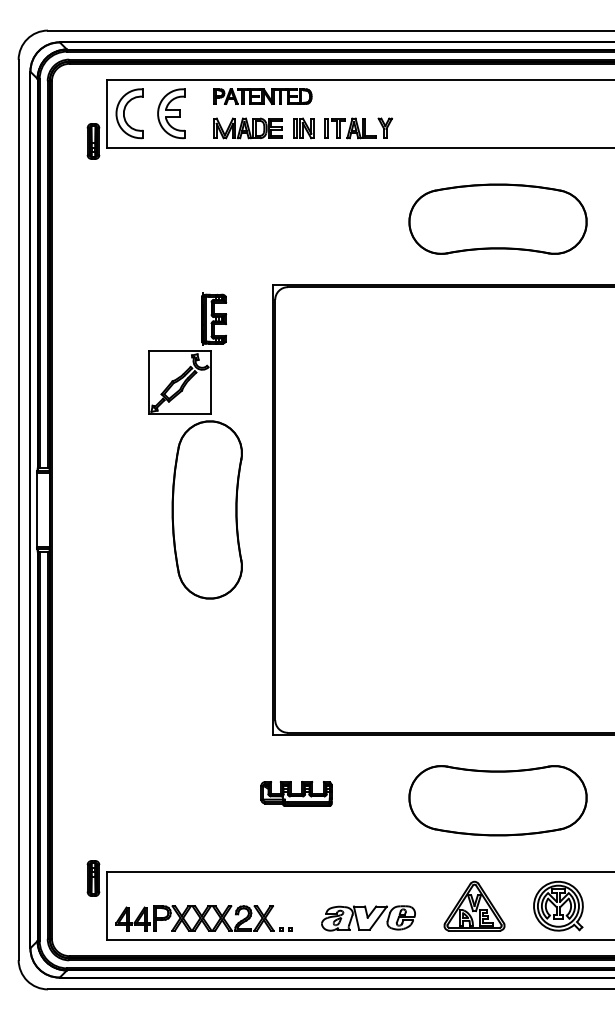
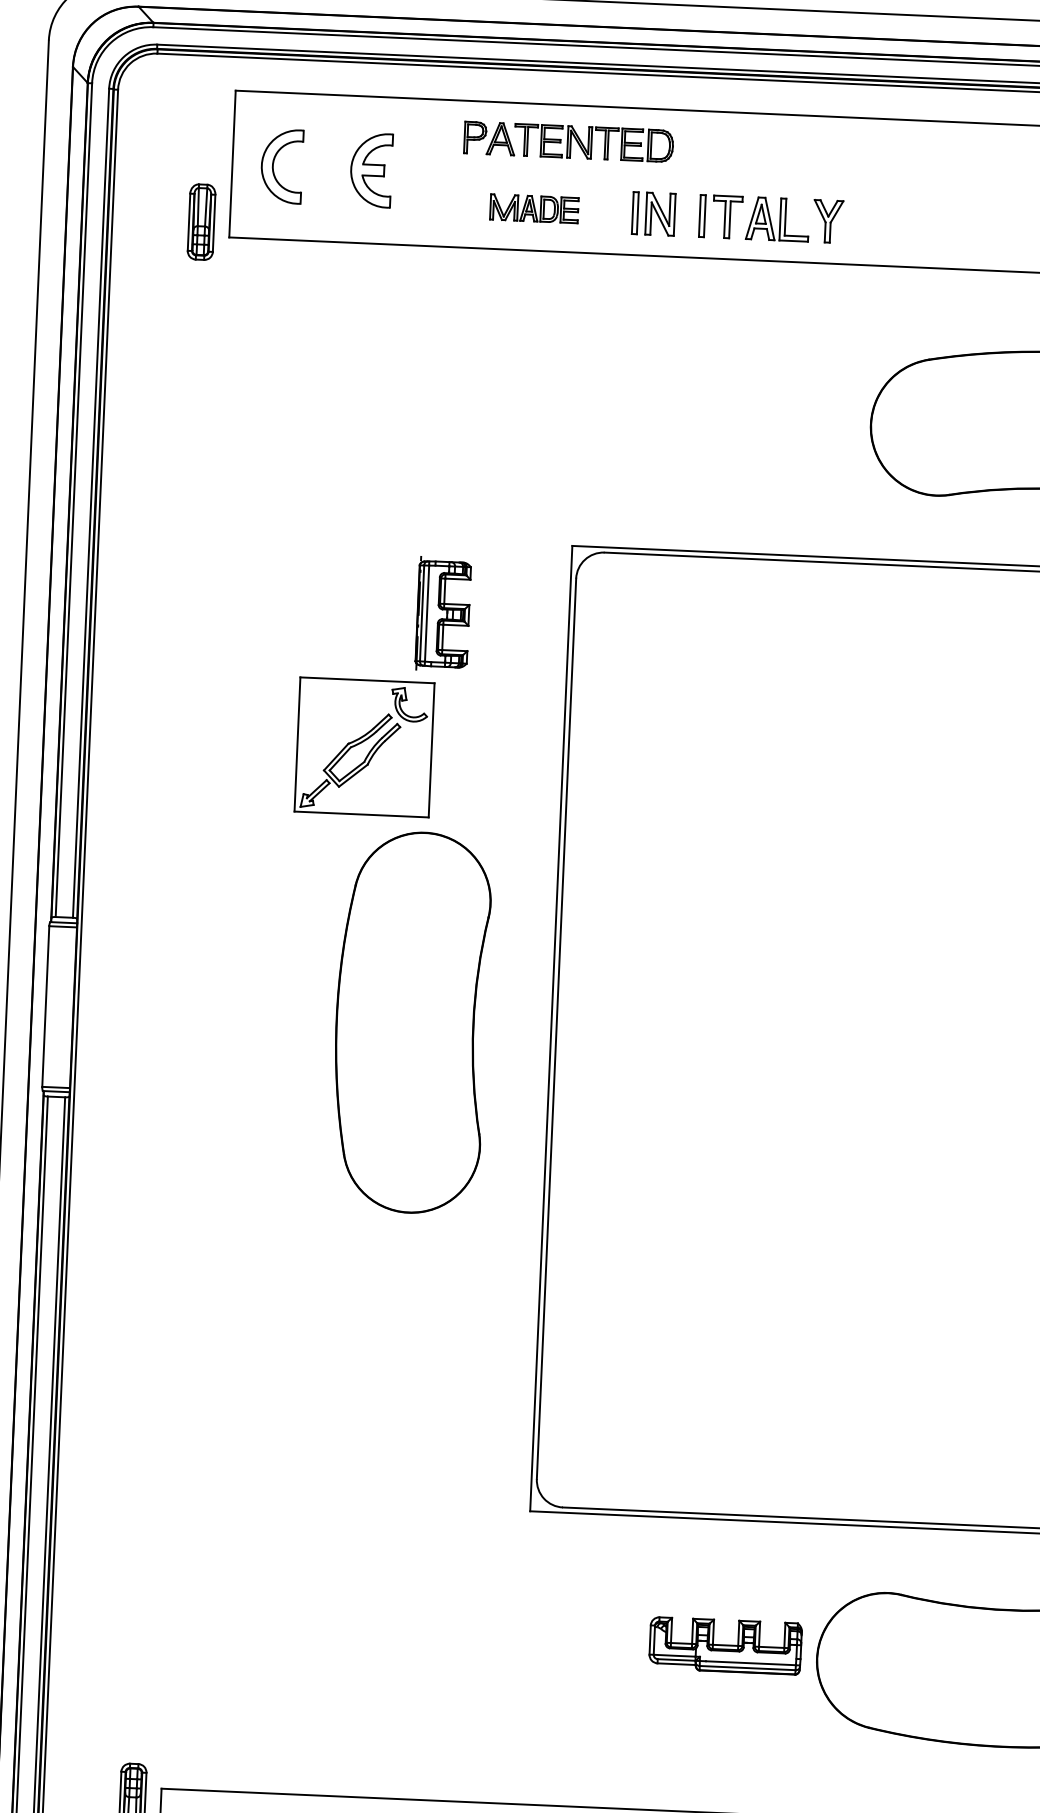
part: (129, 113) -> (281, 165), size x0.7
part: (171, 113) -> (371, 169), size x0.7
part: (247, 128) -> (532, 208), size x0.6
part: (296, 793) -> (725, 1644), moved

